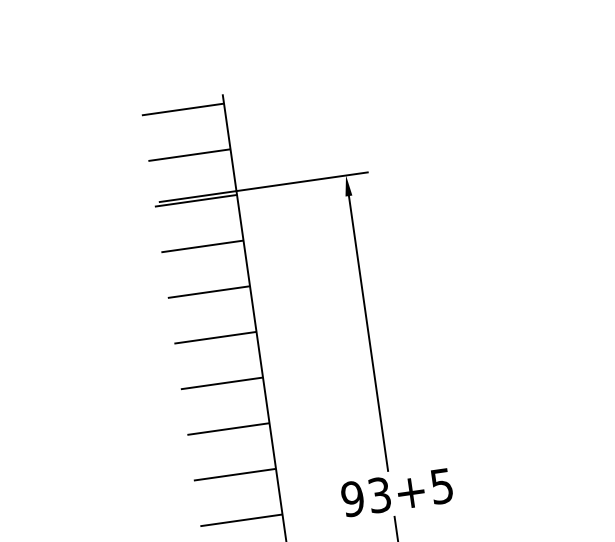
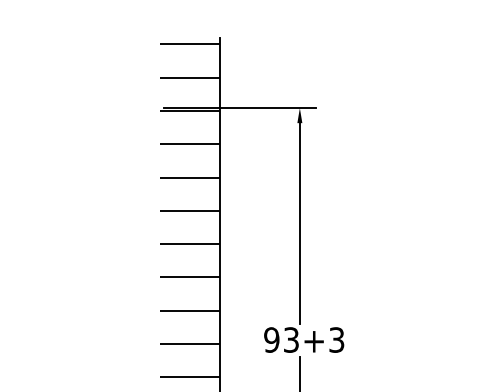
text: (442, 485) -> (337, 339), +5 -> +3

